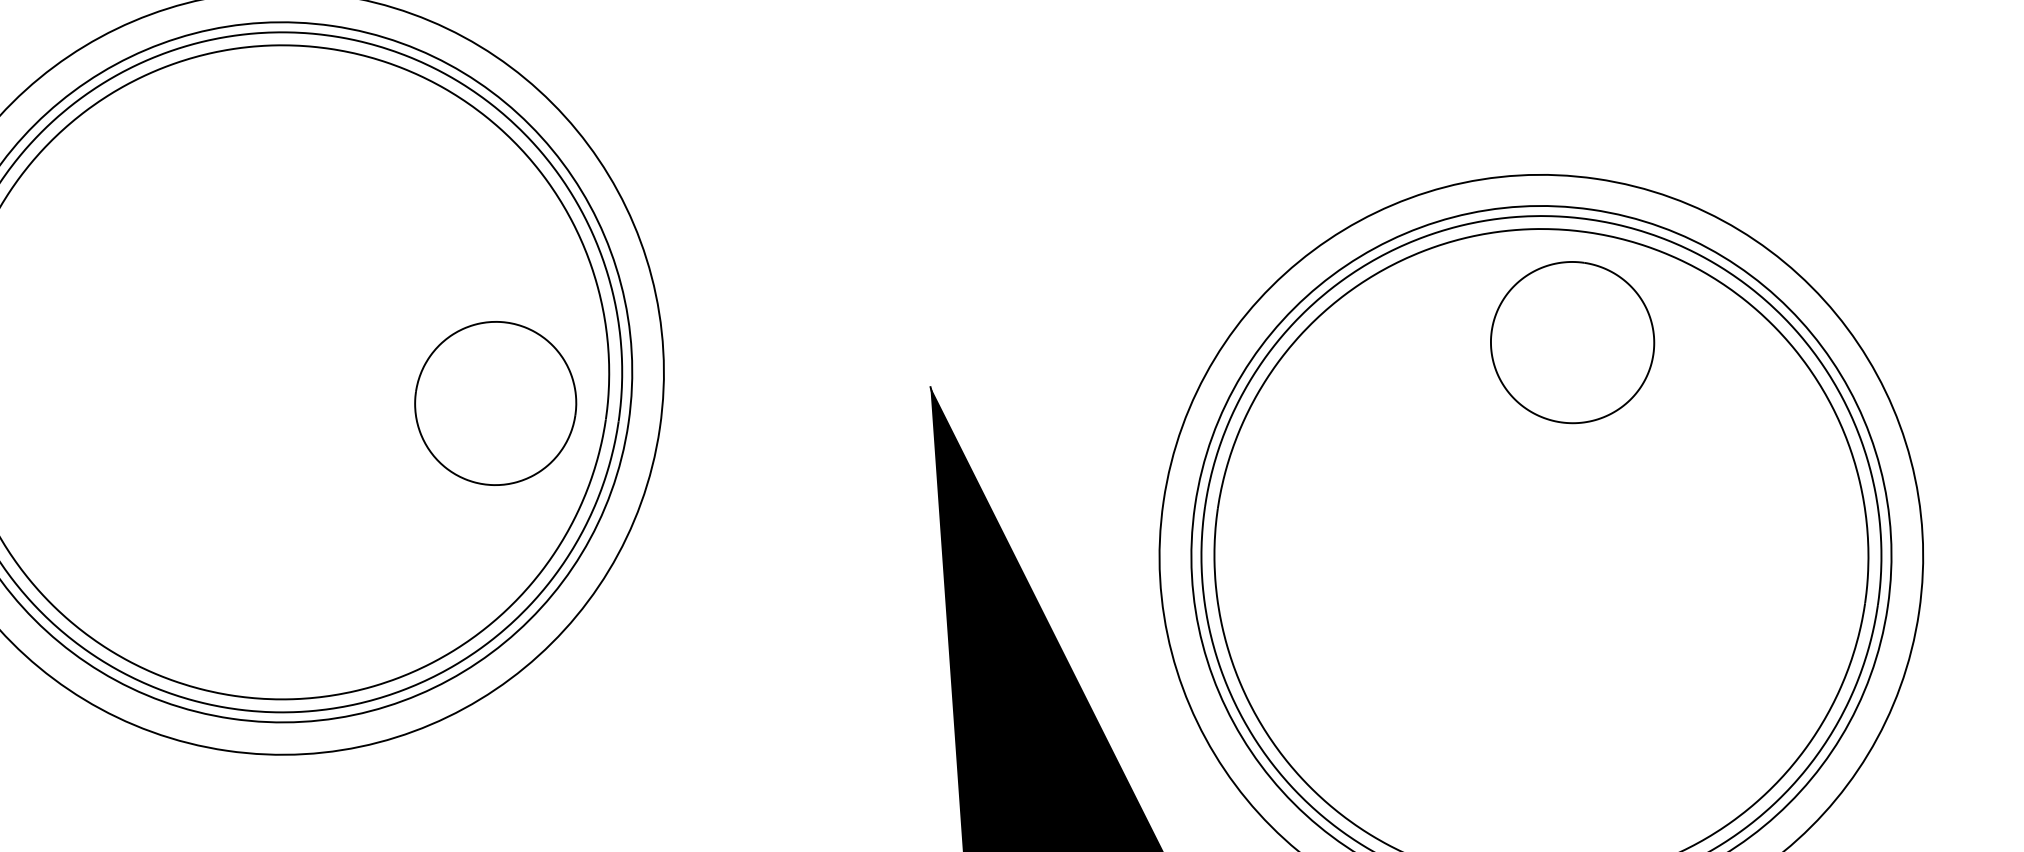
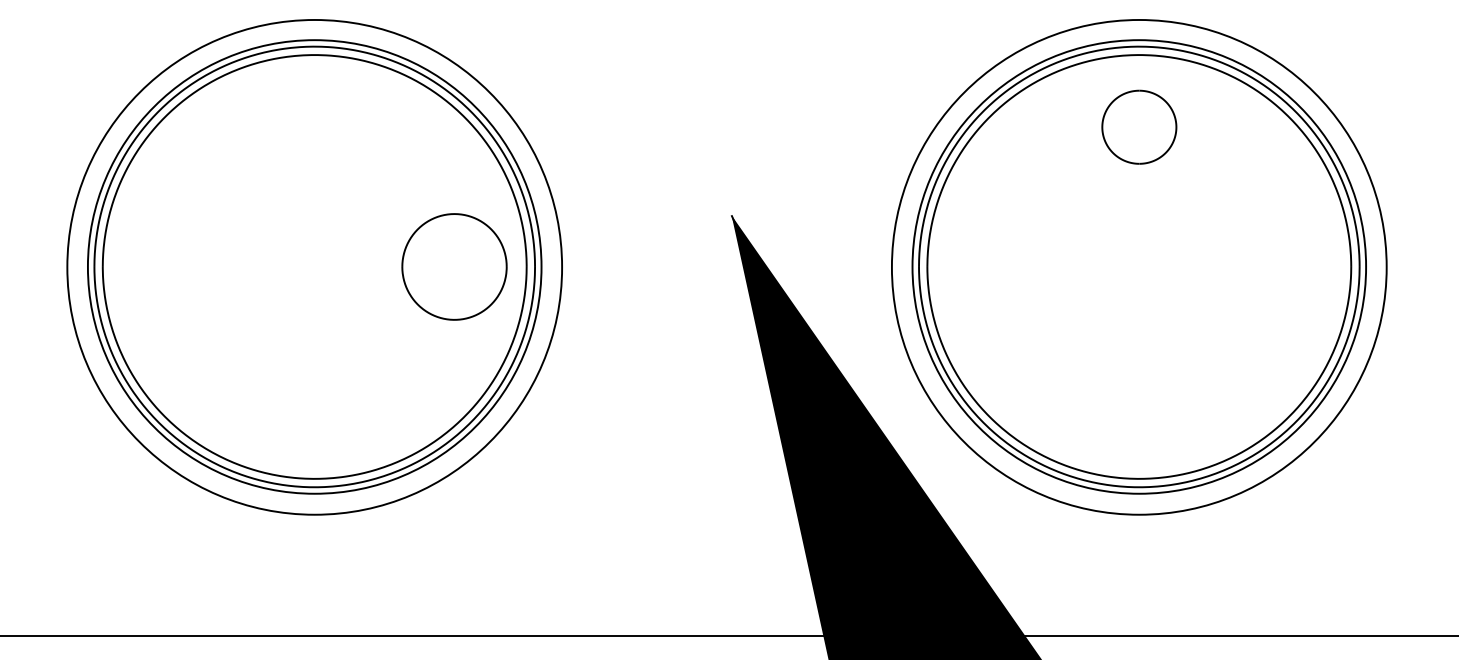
part: (1572, 343) -> (1139, 127), size x0.7

